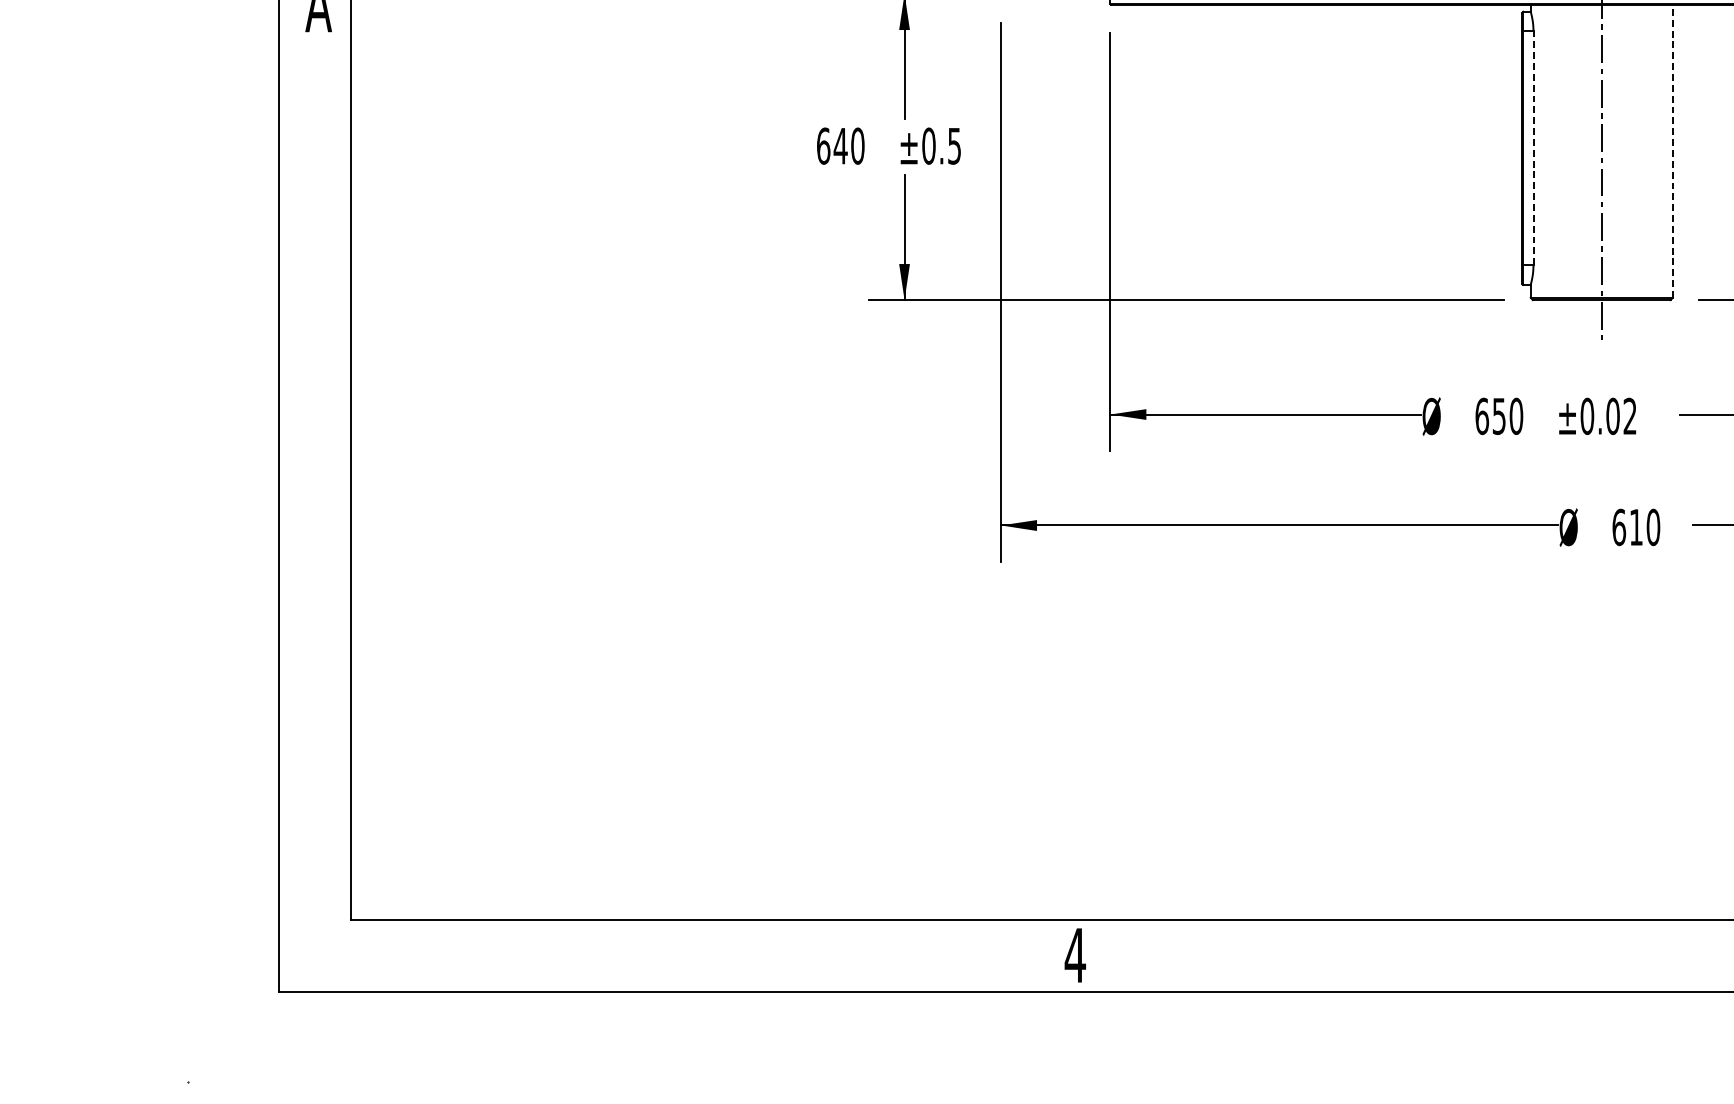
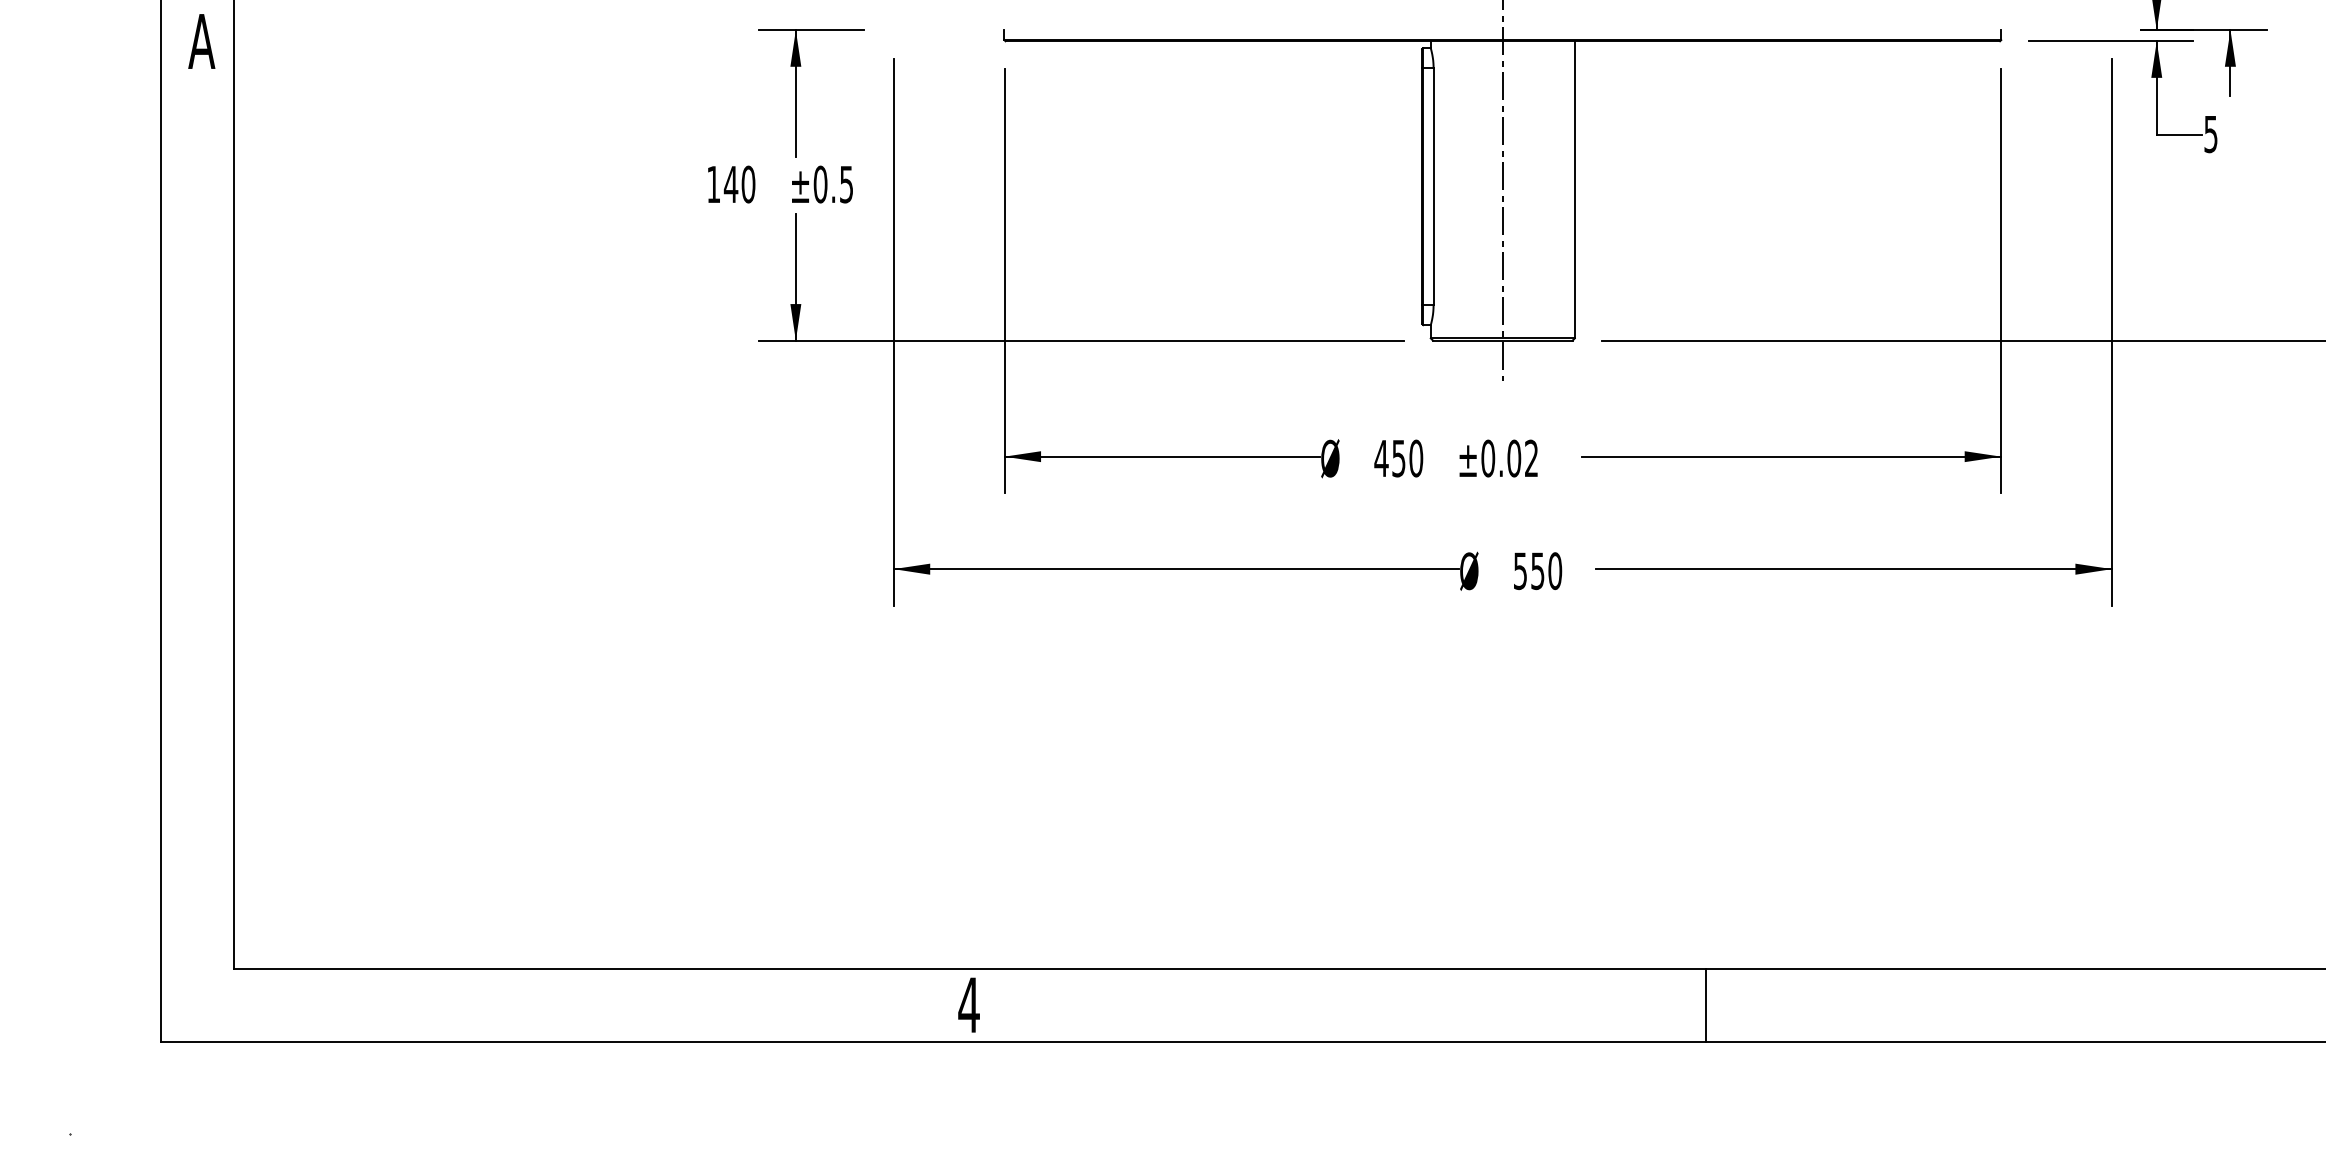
text: (823, 146) -> (713, 184), 640 -> 140
line: (1533, 148) -> (1433, 186), dashed -> solid
line: (1672, 151) -> (1574, 189), dashed -> solid
text: (1482, 416) -> (1381, 458), 650 -> 450
text: (1627, 527) -> (1528, 571), 610 -> 550

